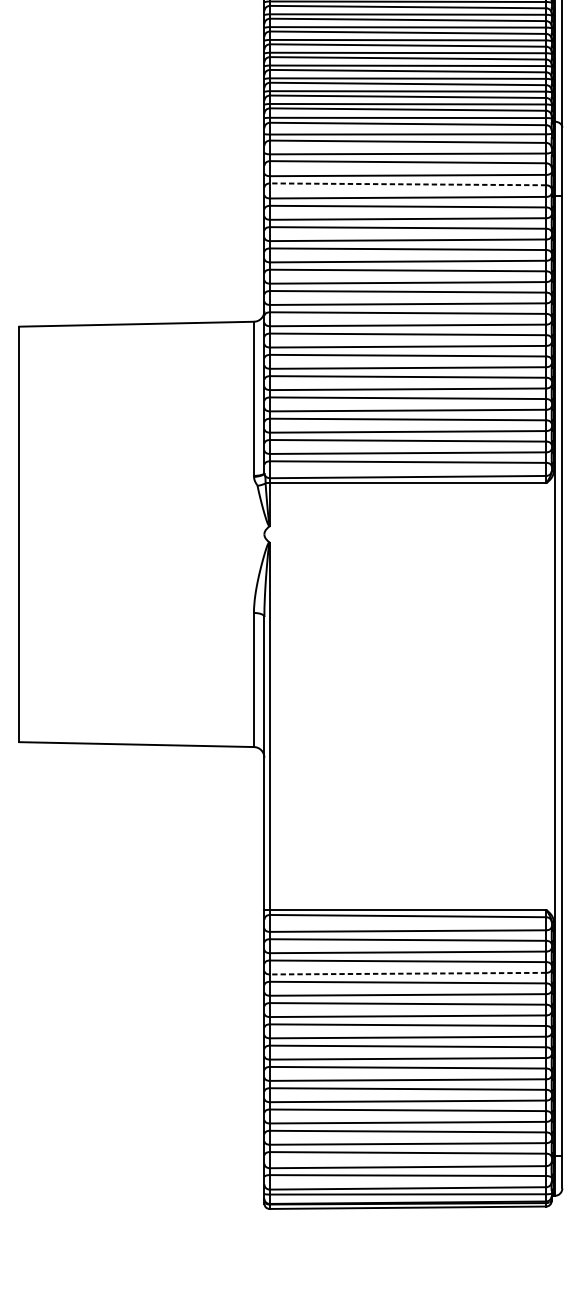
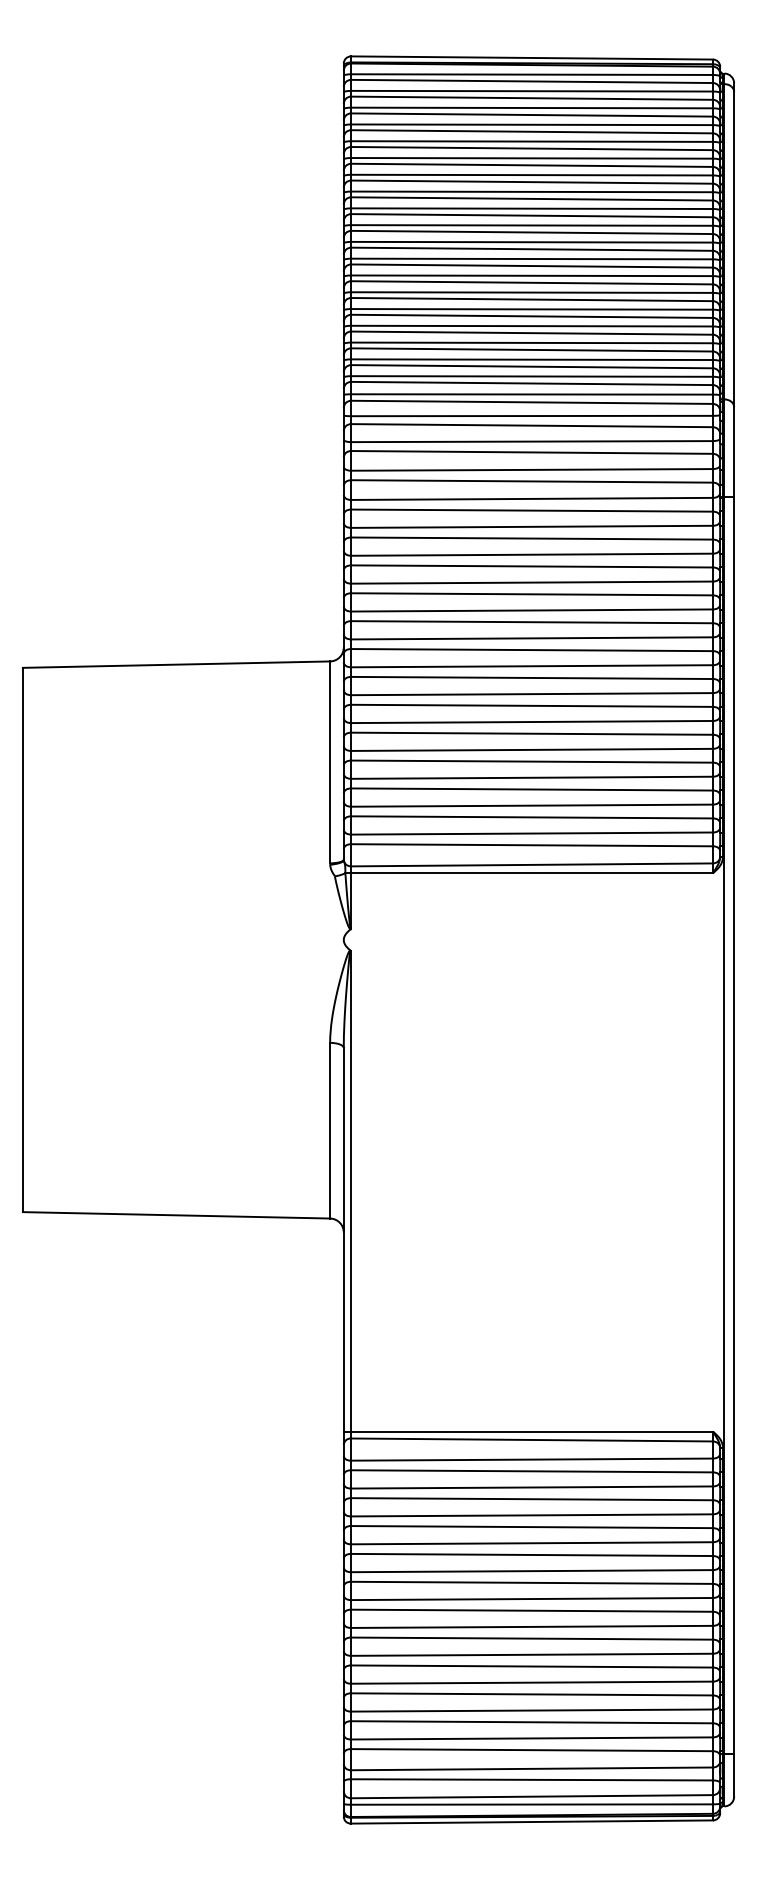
line: (408, 184) -> (532, 481), dashed -> solid
line: (407, 973) -> (531, 1515), dashed -> solid

